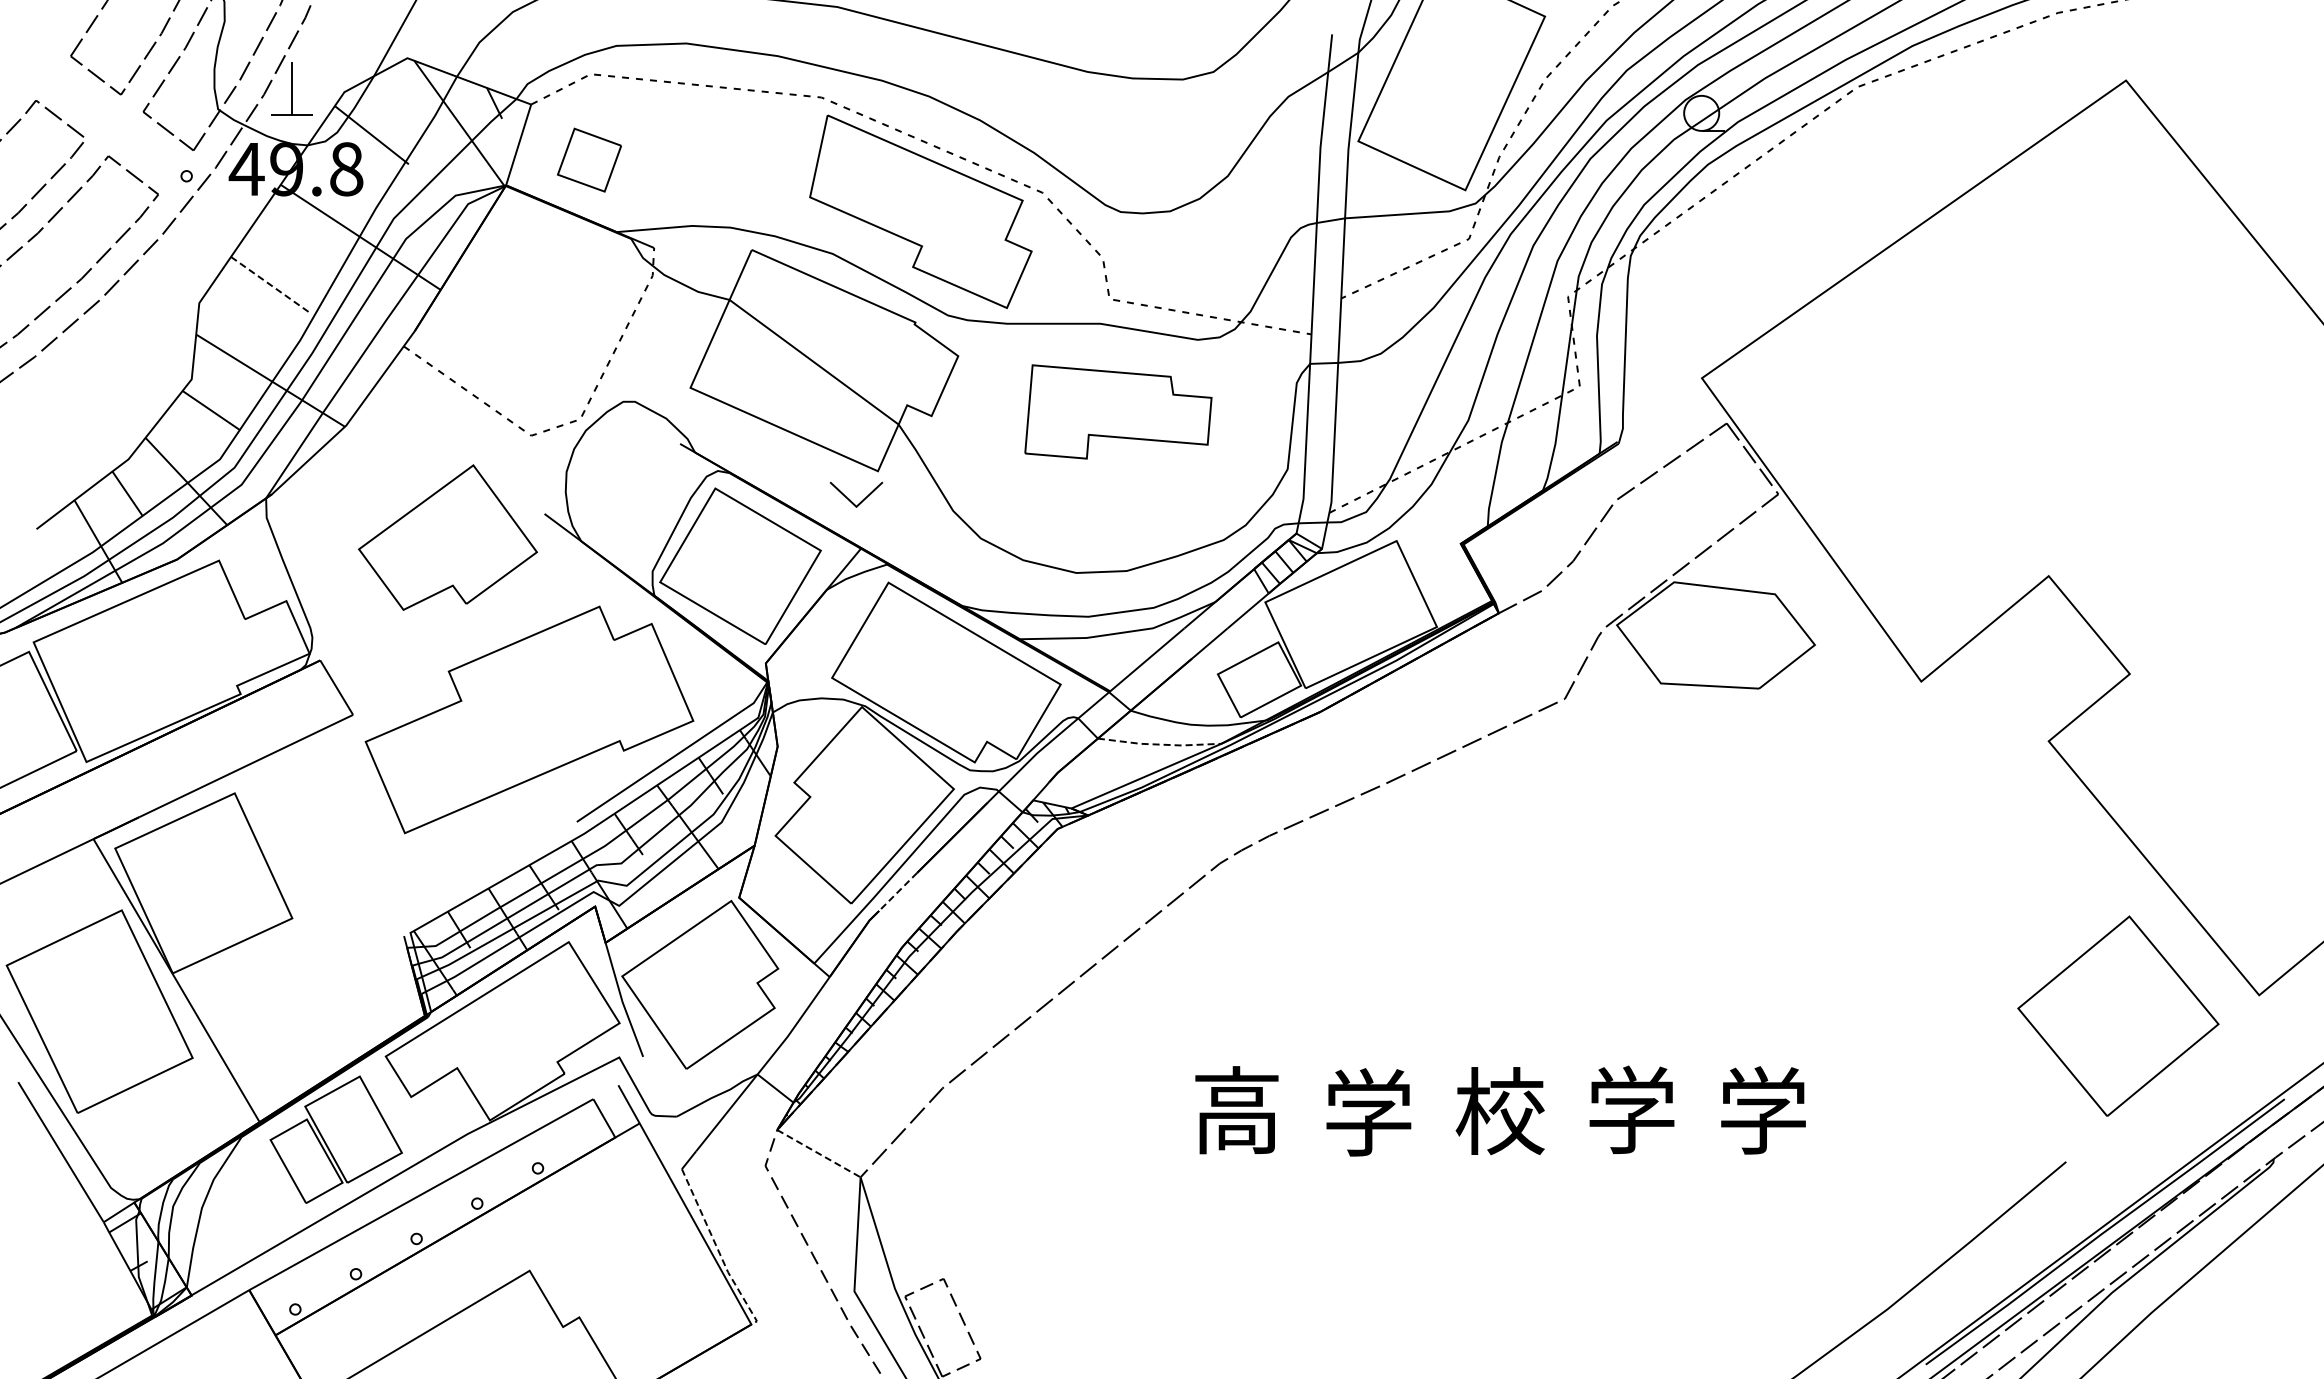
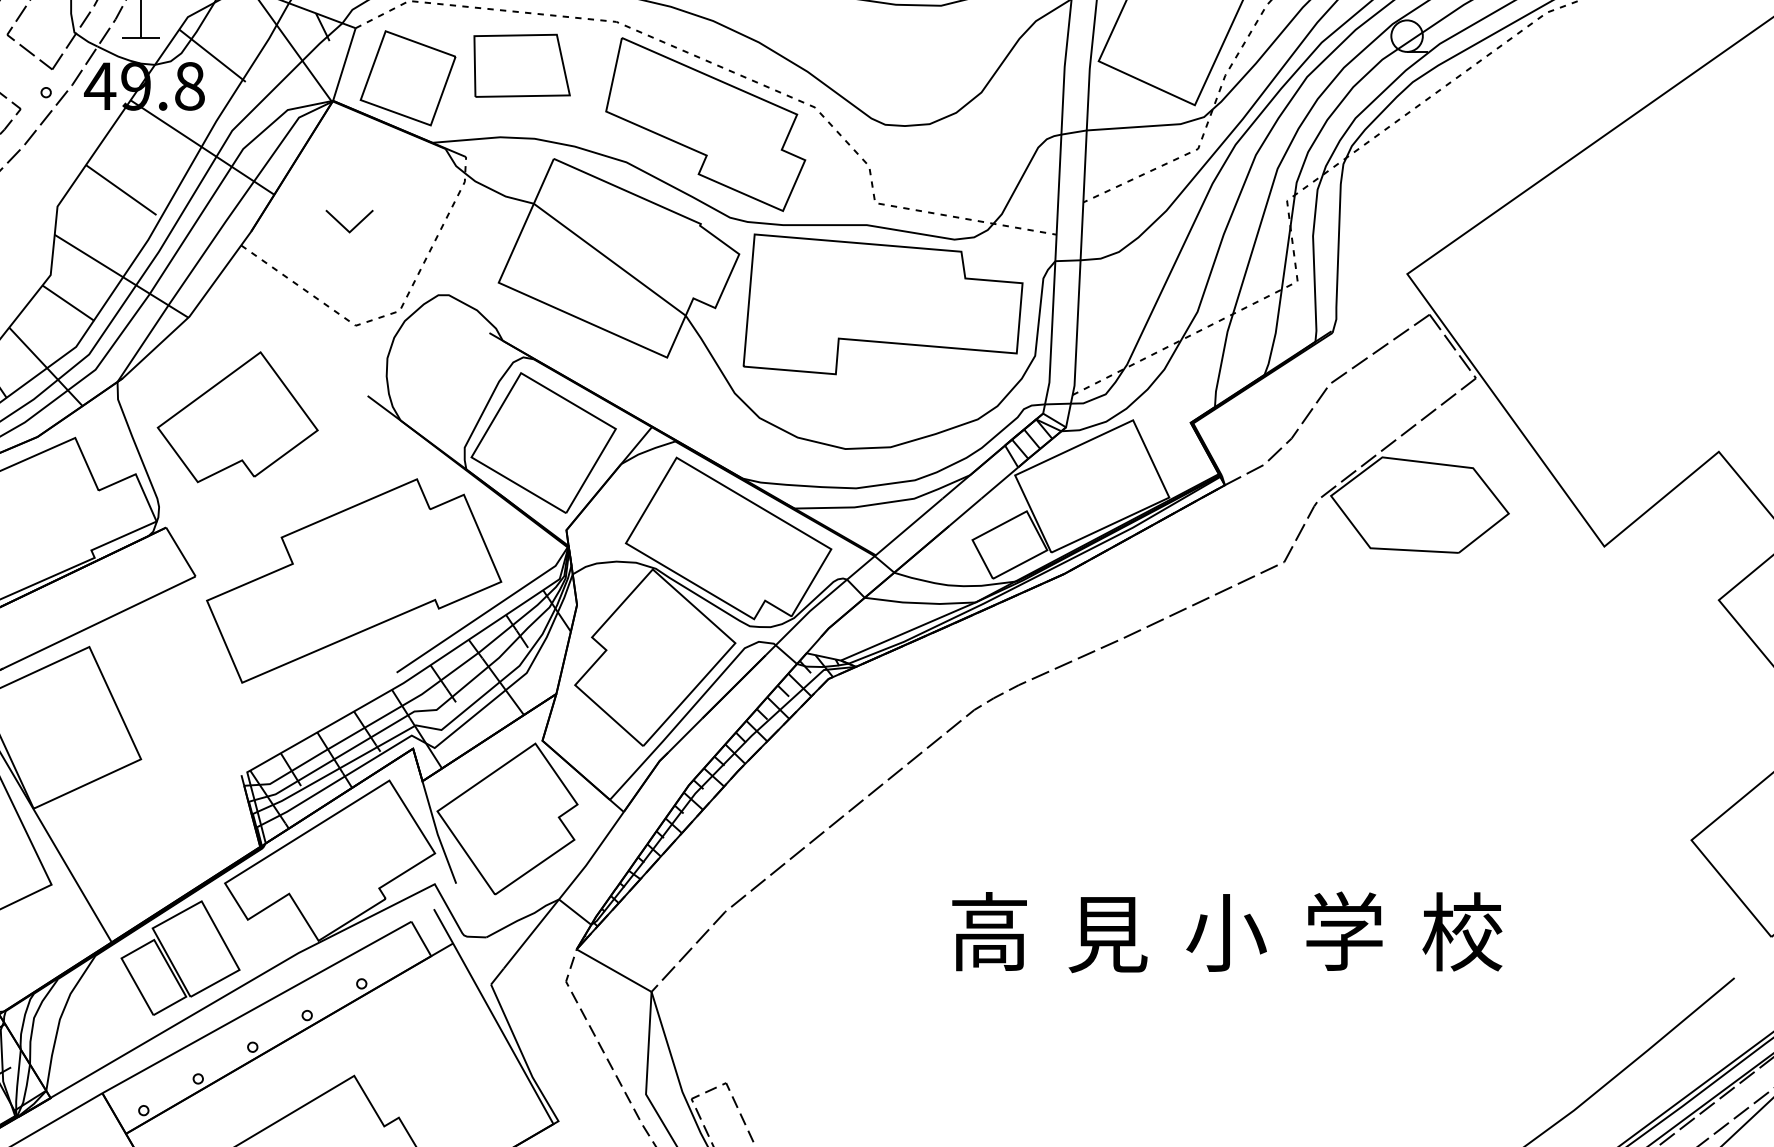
part: (716, 145) -> (522, 65), added
part: (589, 159) -> (408, 77), size x1.67
line: (270, 285) -> (121, 190), dashed -> solid
part: (1118, 411) -> (883, 303), size x1.67
part: (850, 499) -> (344, 225), moved
part: (447, 537) -> (237, 417), moved
line: (1159, 744) -> (920, 603), dashed -> solid
line: (898, 891) -> (685, 735), dashed -> solid
text: (1762, 1110) -> (1461, 931), 学 -> 校
text: (1500, 1111) -> (1226, 932), 校 -> 小
text: (1368, 1112) -> (1107, 933), 学 -> 見
line: (818, 1153) -> (613, 970), dashed -> solid
line: (718, 1250) -> (523, 1057), dashed -> solid

